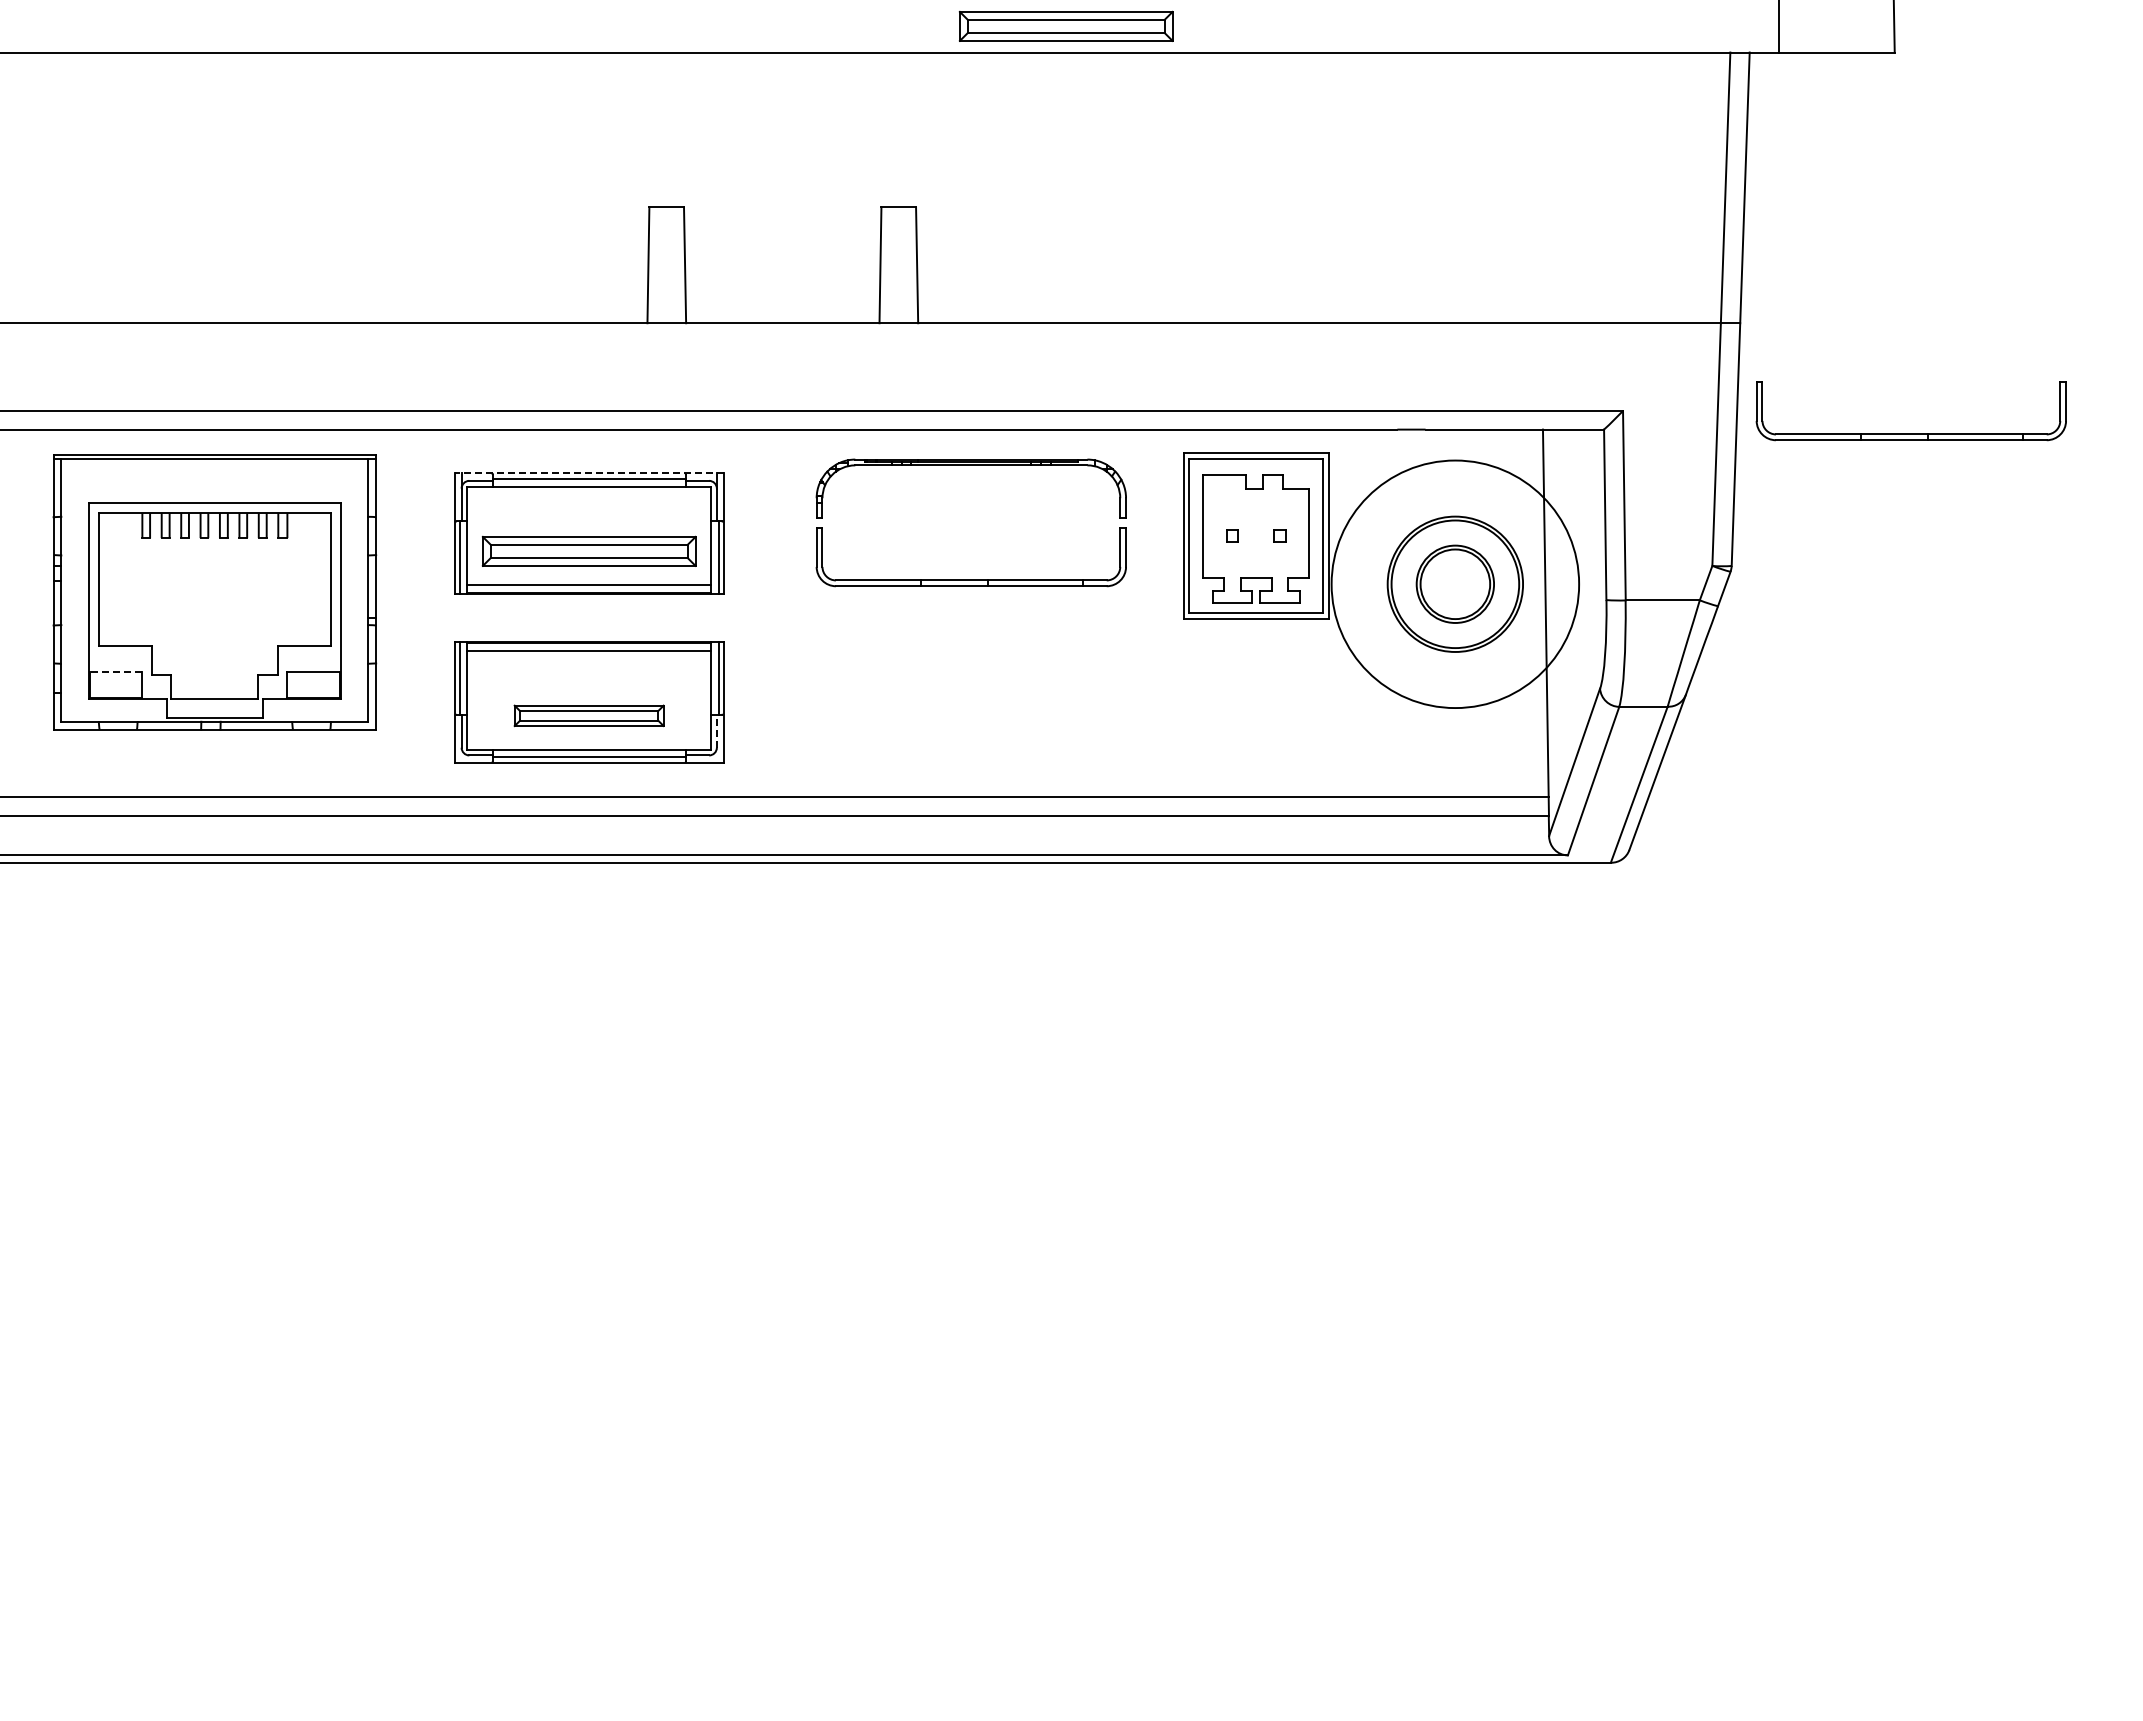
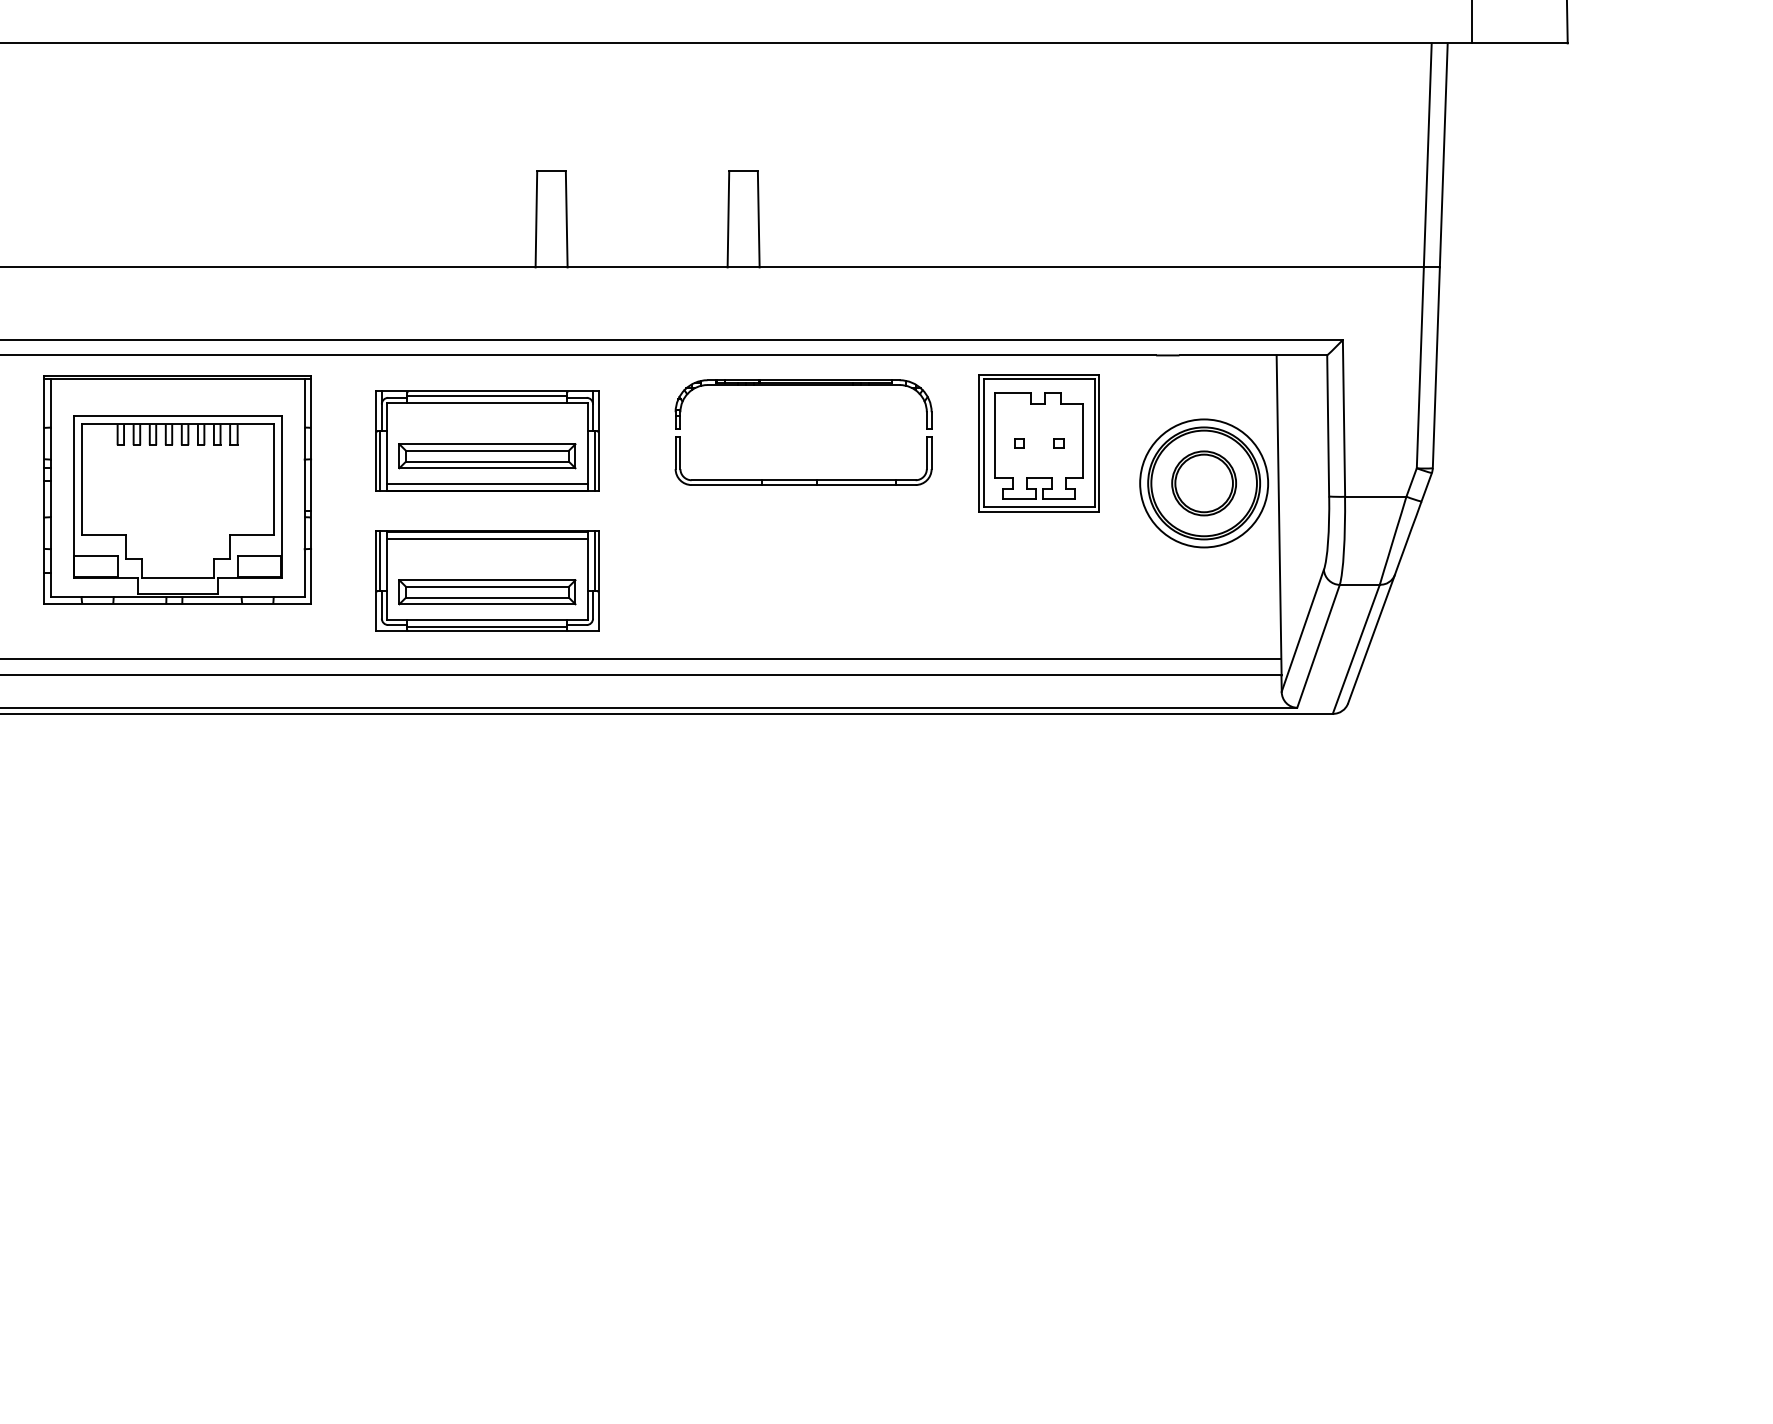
part: (1065, 25) -> (881, 21), removed
part: (1910, 433) -> (1580, 358), removed
line: (588, 473) -> (486, 391), dashed -> solid
circle: (1455, 583) -> (1204, 482), size x0.62
line: (115, 672) -> (95, 556), dashed -> solid
part: (588, 715) -> (486, 592), size x1.43
line: (716, 730) -> (592, 604), dashed -> solid

